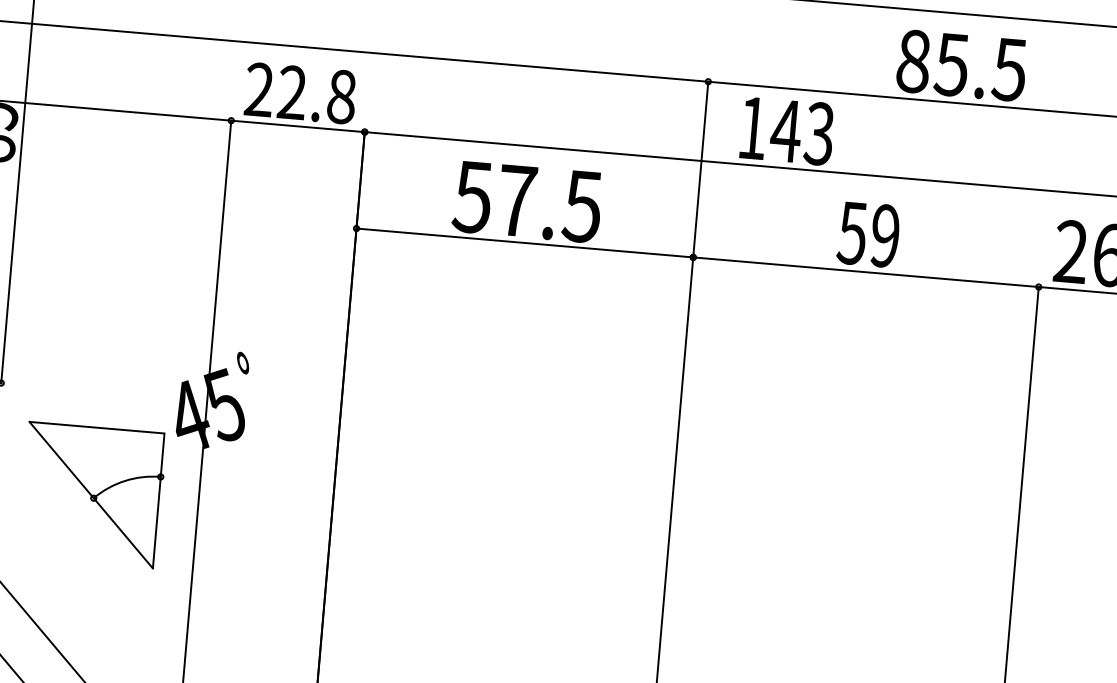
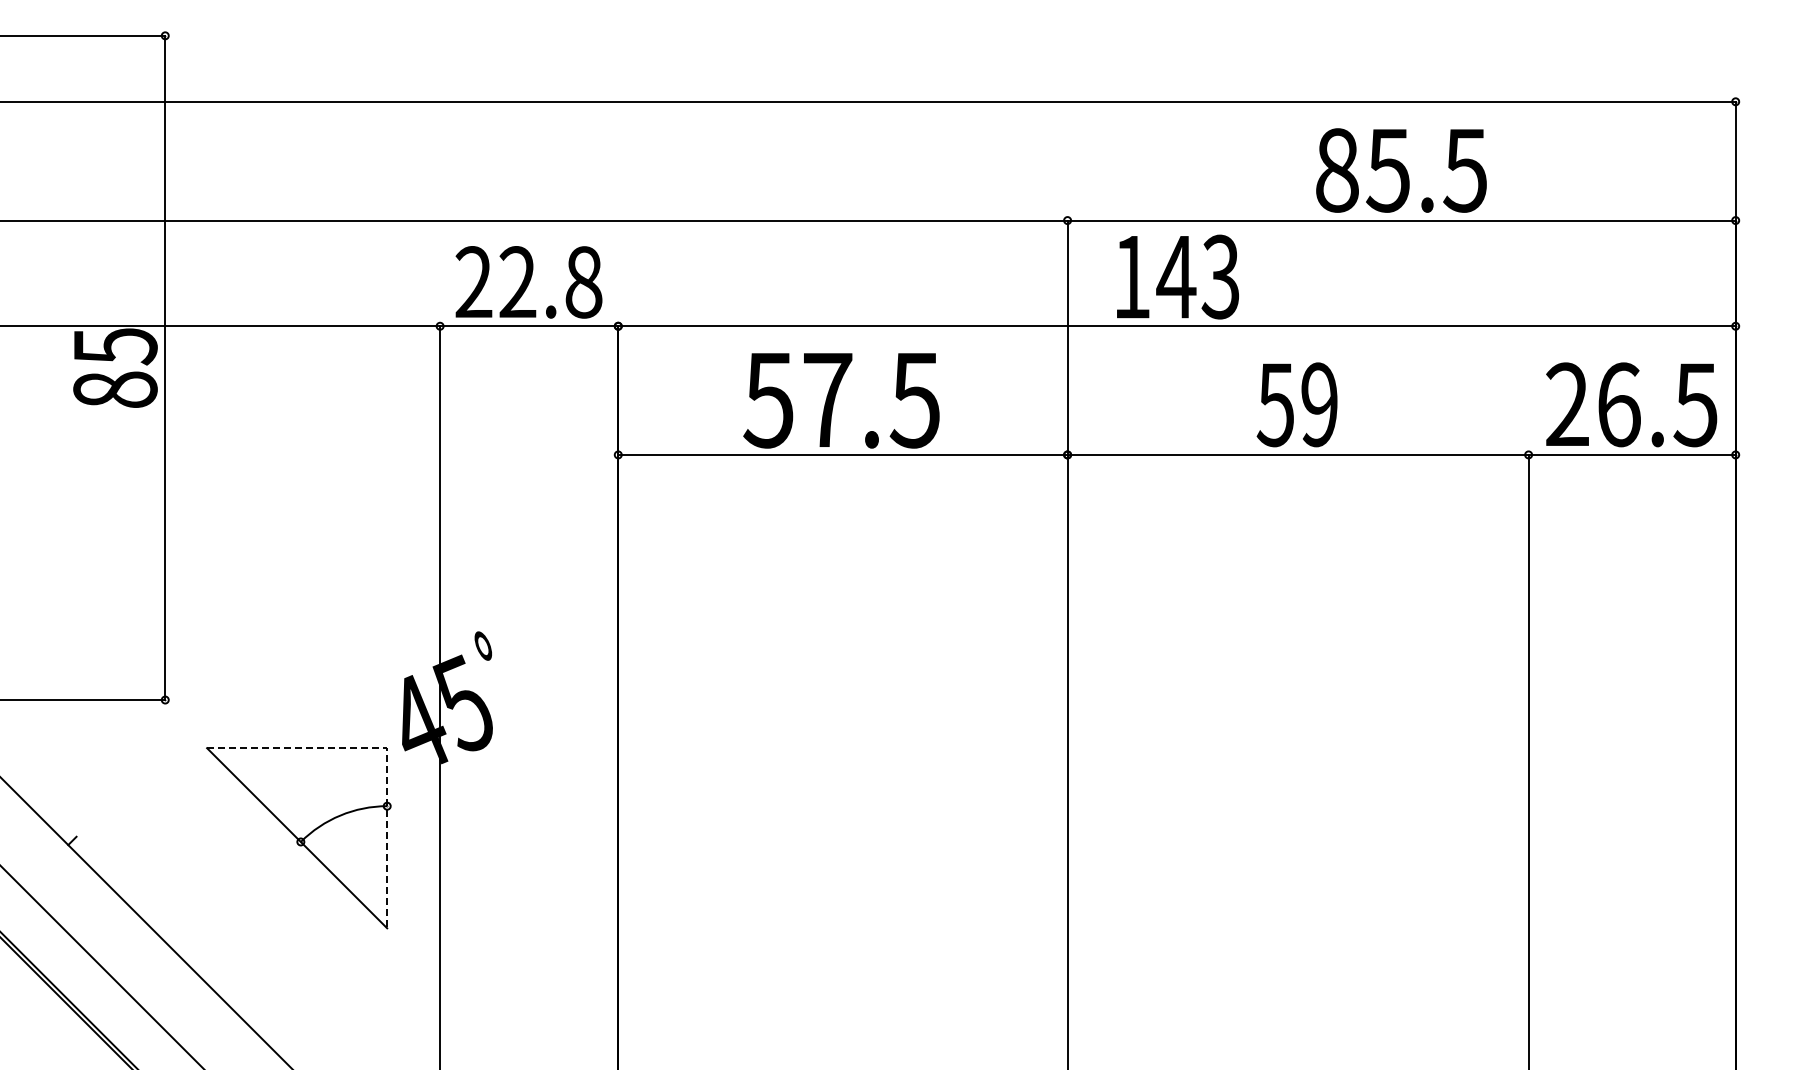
line: (164, 433) -> (387, 748), solid -> dashed

